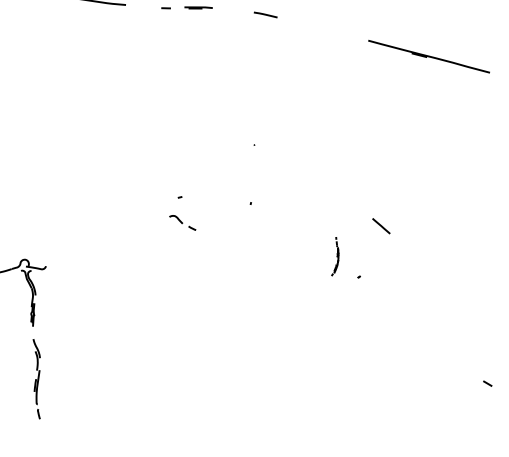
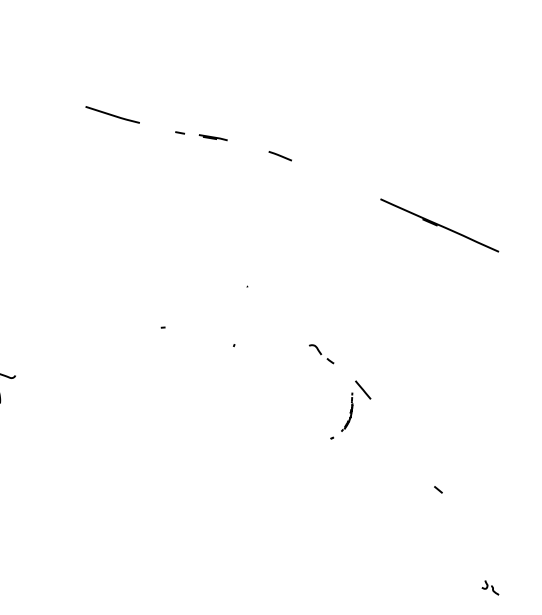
part: (182, 223) -> (321, 354), moved
part: (334, 255) -> (347, 411), moved
line: (487, 383) -> (438, 489), moved

